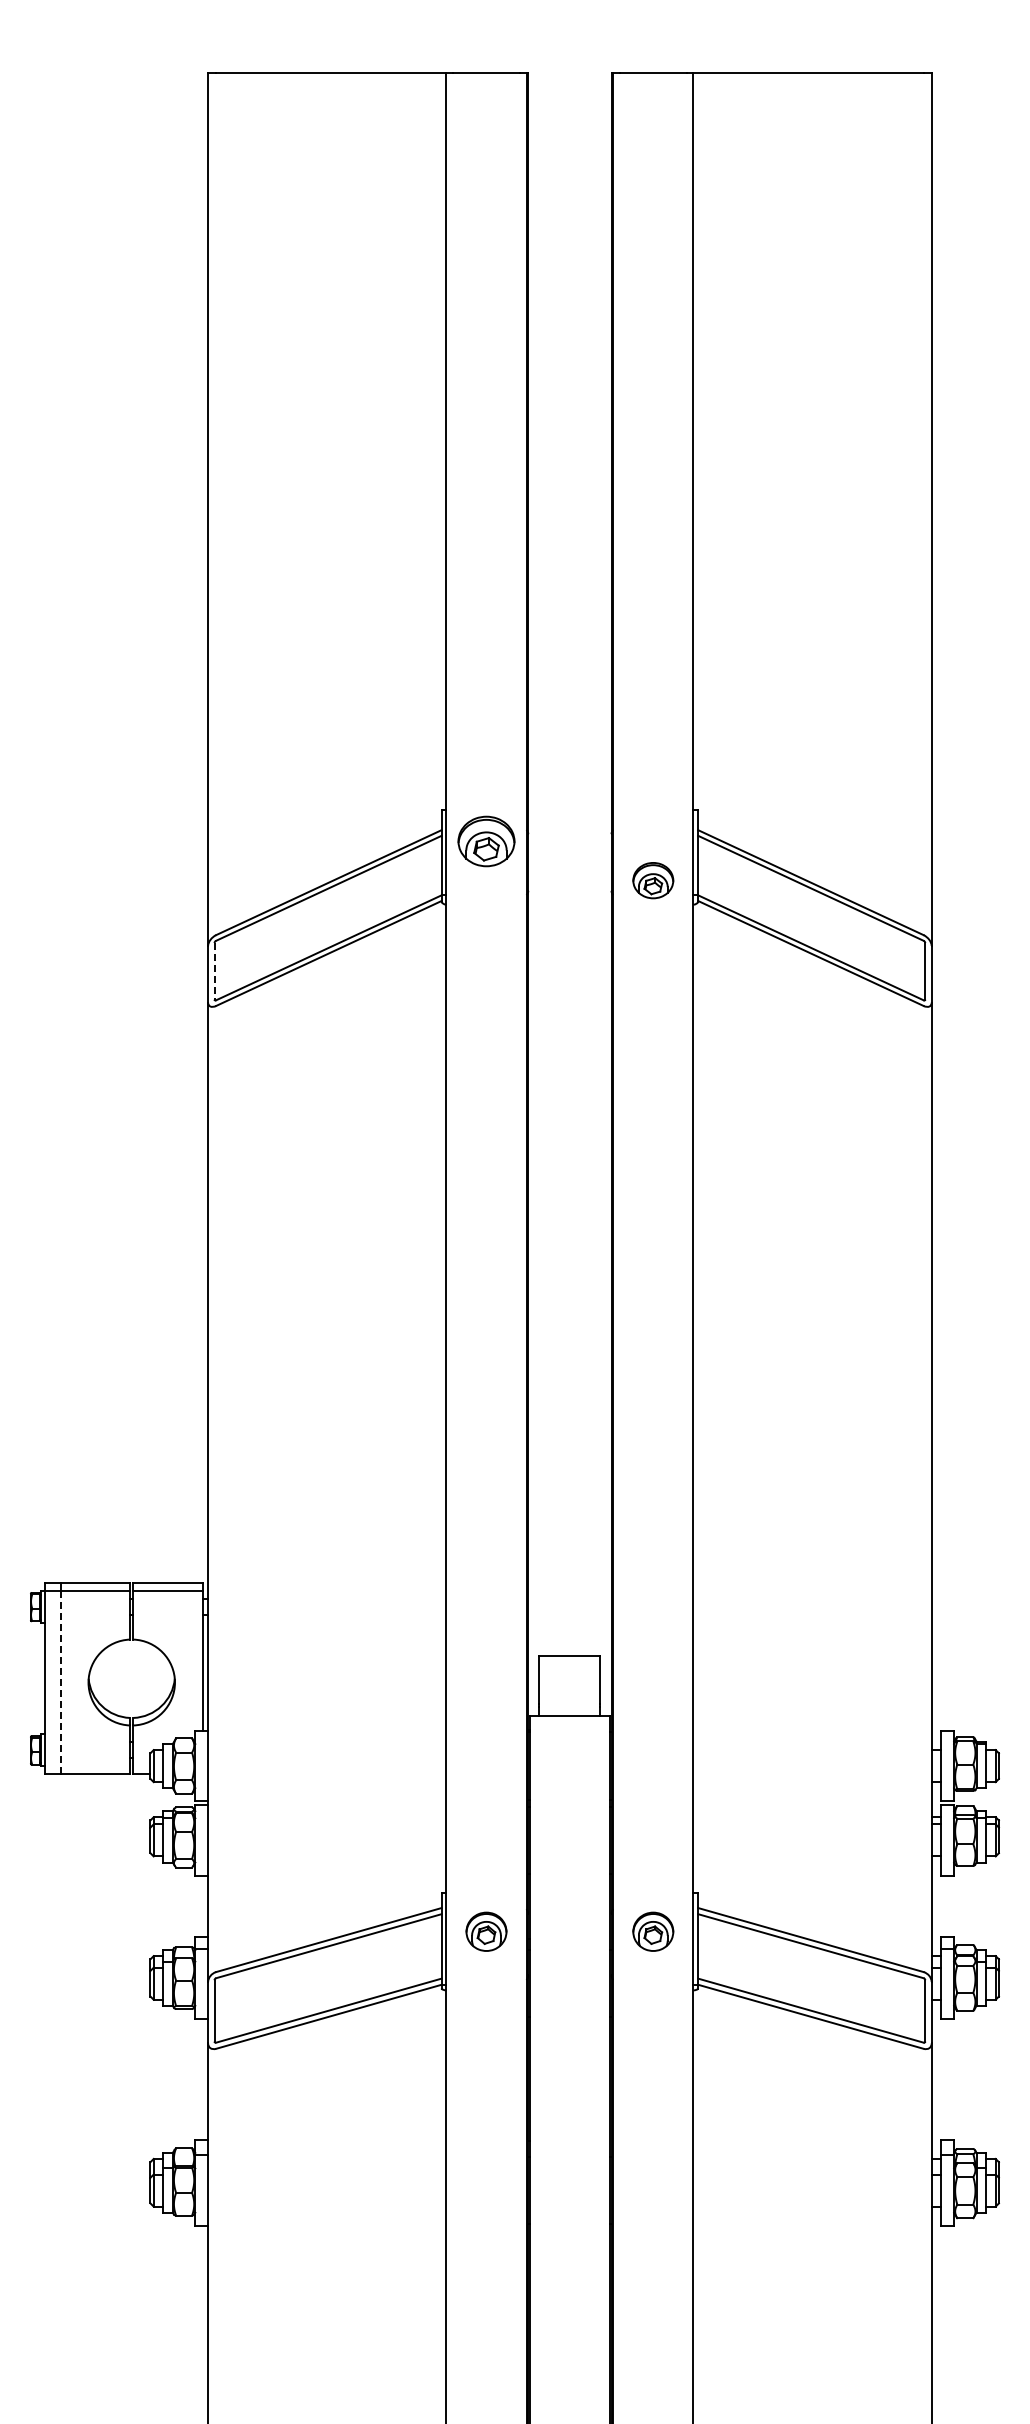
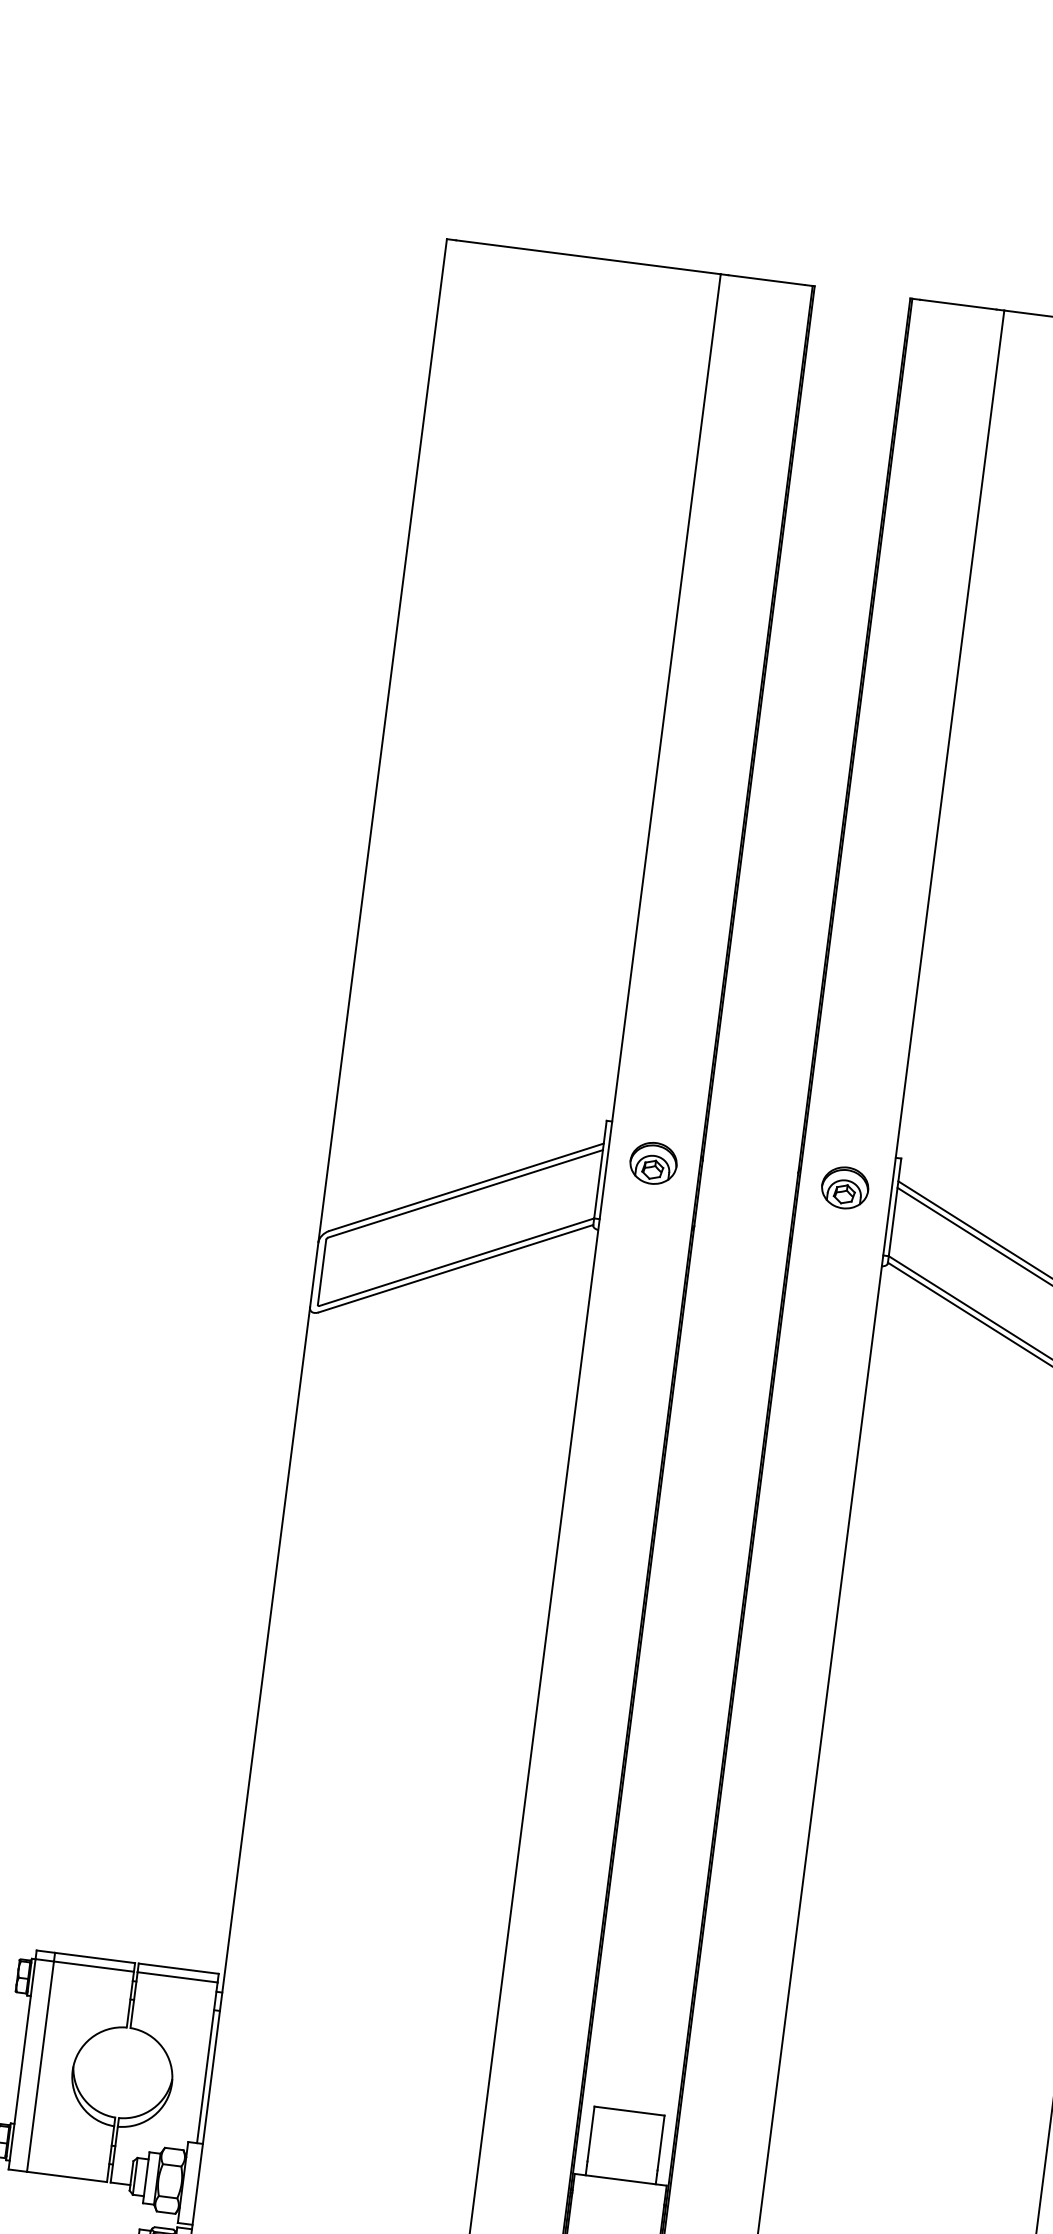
part: (486, 841) -> (653, 1163), size x0.71
part: (653, 880) -> (845, 1187), moved
line: (214, 971) -> (322, 1272), dashed -> solid
line: (60, 1682) -> (40, 2066), dashed -> solid

